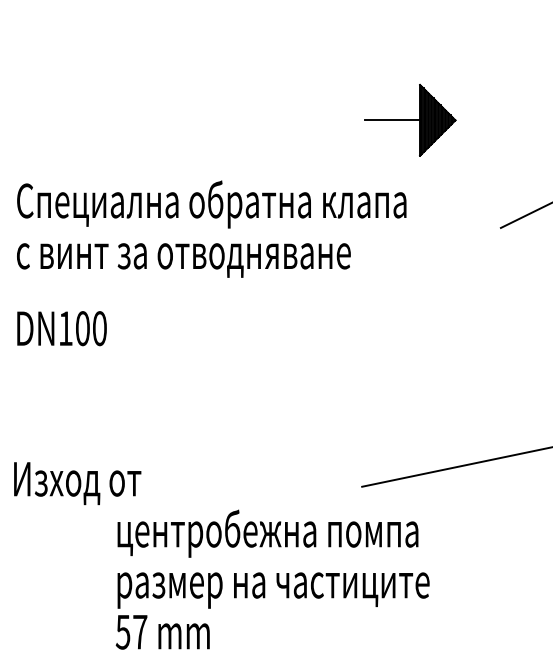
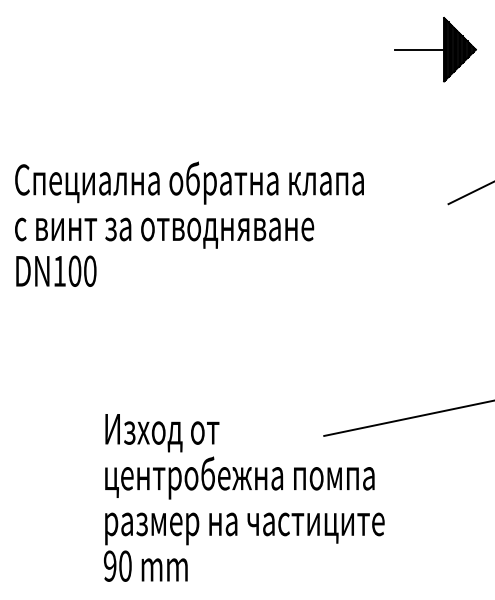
part: (410, 120) -> (435, 49), moved
text: (62, 327) -> (56, 270), moved
text: (77, 484) -> (162, 433), moved
text: (131, 631) -> (117, 565), 57 -> 90

